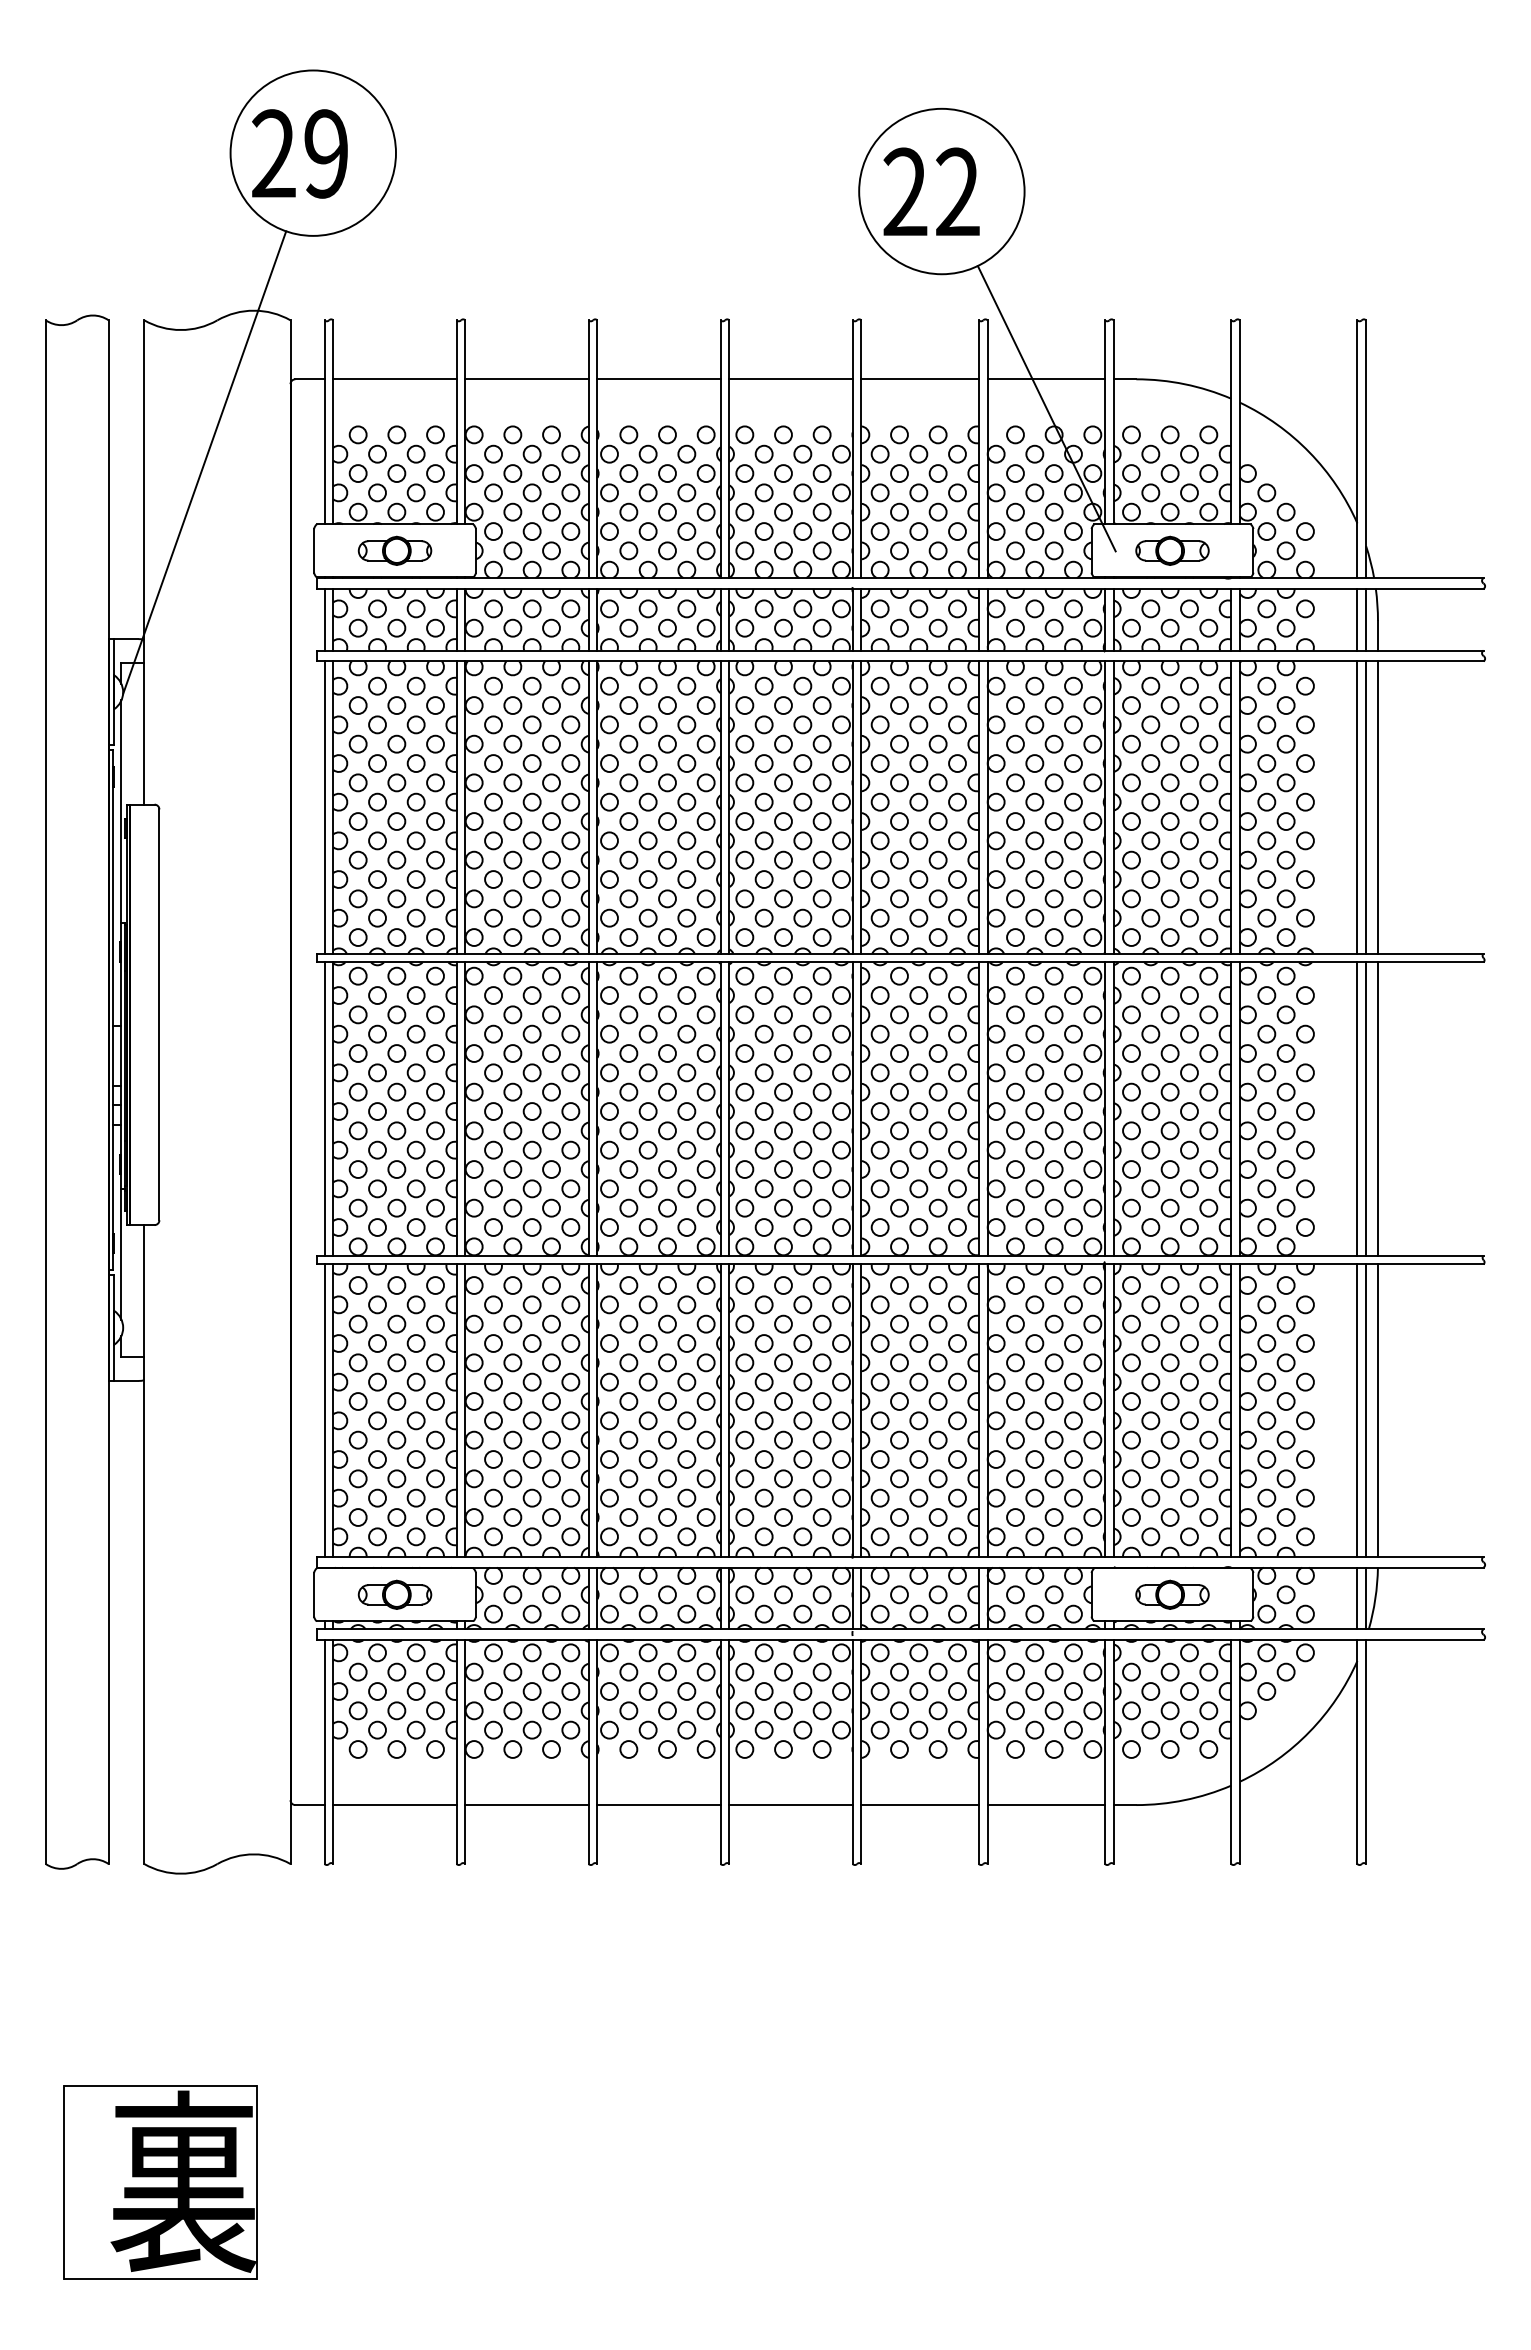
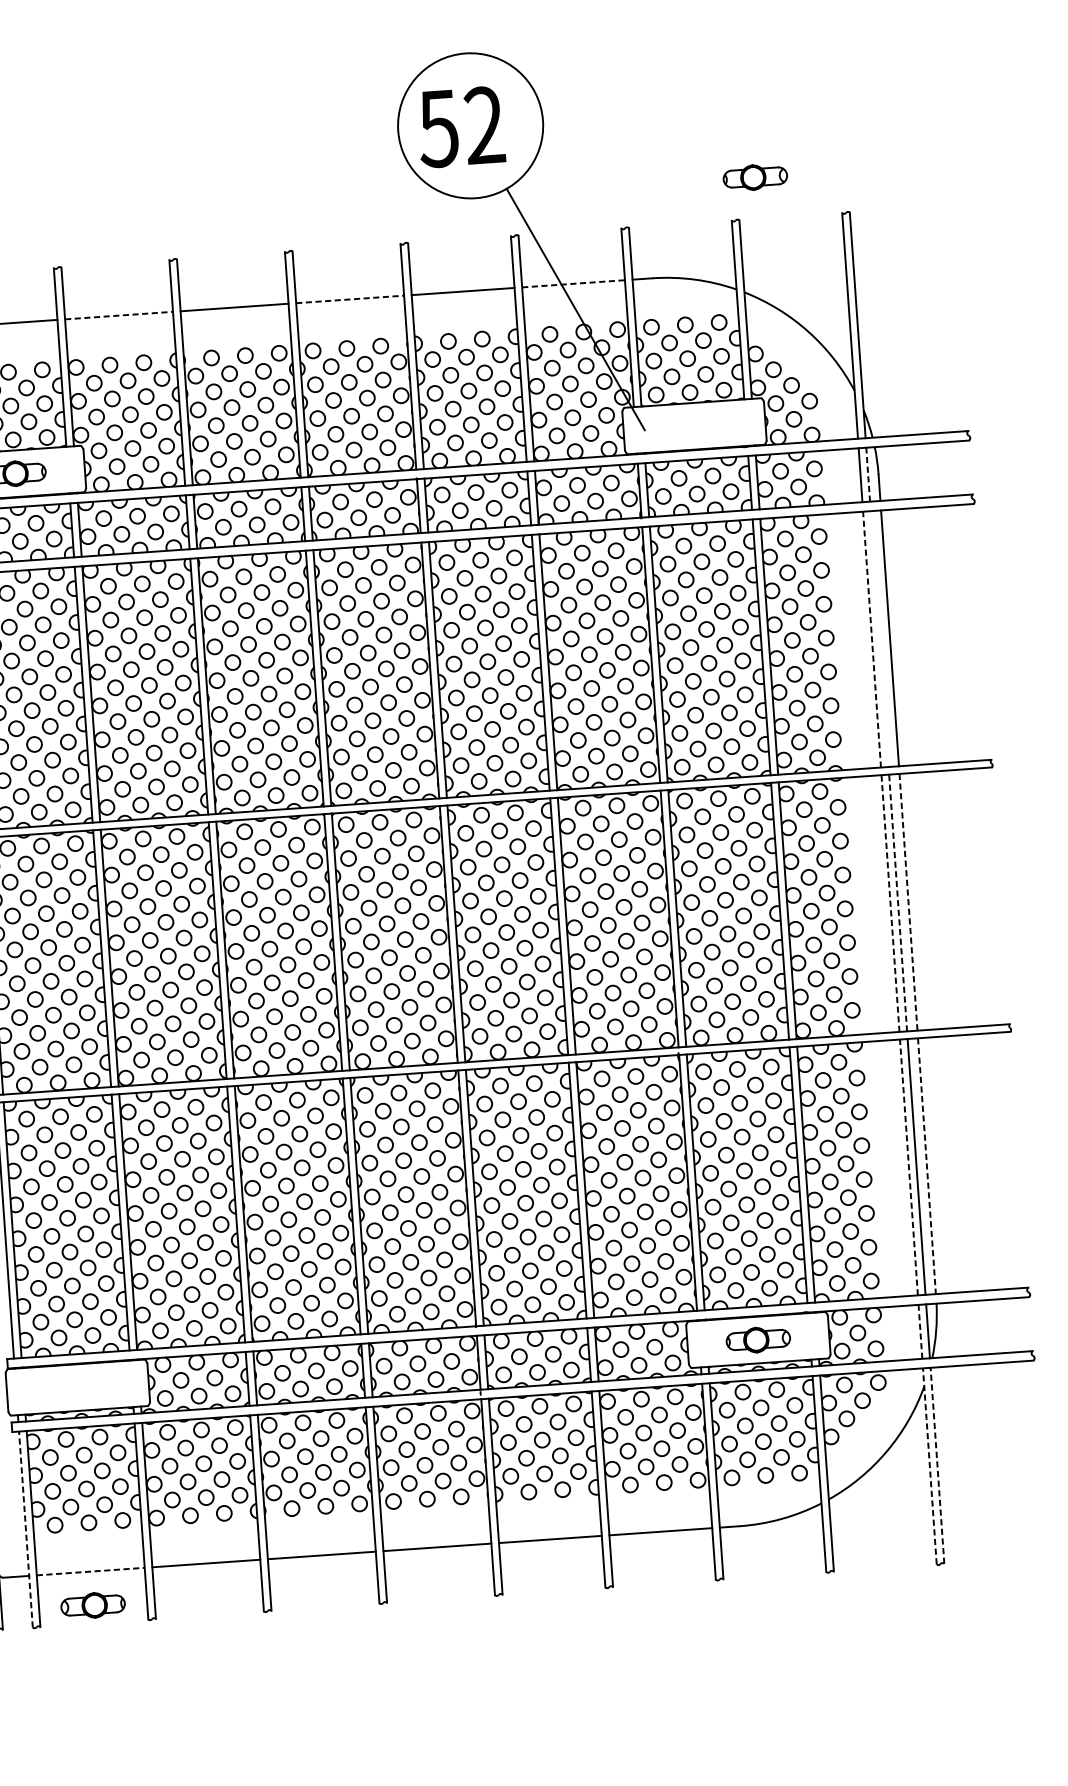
text: (904, 192) -> (437, 128), 22 -> 52
line: (527, 379) -> (119, 315), solid -> dashed
line: (791, 379) -> (350, 299), solid -> dashed
line: (1046, 379) -> (573, 283), solid -> dashed
part: (1172, 550) -> (755, 177), moved
line: (1366, 619) -> (868, 474), solid -> dashed
line: (1357, 807) -> (872, 639), solid -> dashed
line: (1366, 807) -> (879, 639), removed
line: (1357, 1109) -> (890, 903), solid -> dashed
line: (1366, 1109) -> (898, 903), solid -> dashed
line: (1377, 1109) -> (908, 902), solid -> dashed
line: (1357, 1410) -> (909, 1167), solid -> dashed
line: (1377, 1411) -> (926, 1166), solid -> dashed
part: (394, 1594) -> (92, 1605), moved
line: (1357, 1598) -> (920, 1331), solid -> dashed
line: (324, 1752) -> (25, 1529), solid -> dashed
line: (1357, 1752) -> (929, 1466), solid -> dashed
line: (1366, 1752) -> (937, 1466), solid -> dashed
line: (395, 1805) -> (91, 1571), solid -> dashed

